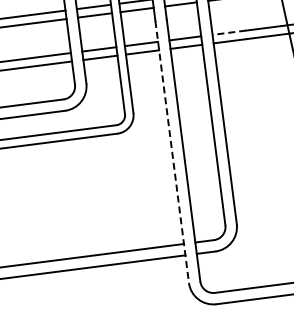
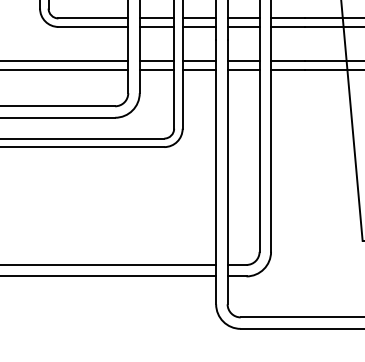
line: (228, 33) -> (287, 61), dashed -> solid
line: (172, 152) -> (216, 172), dashed -> solid

